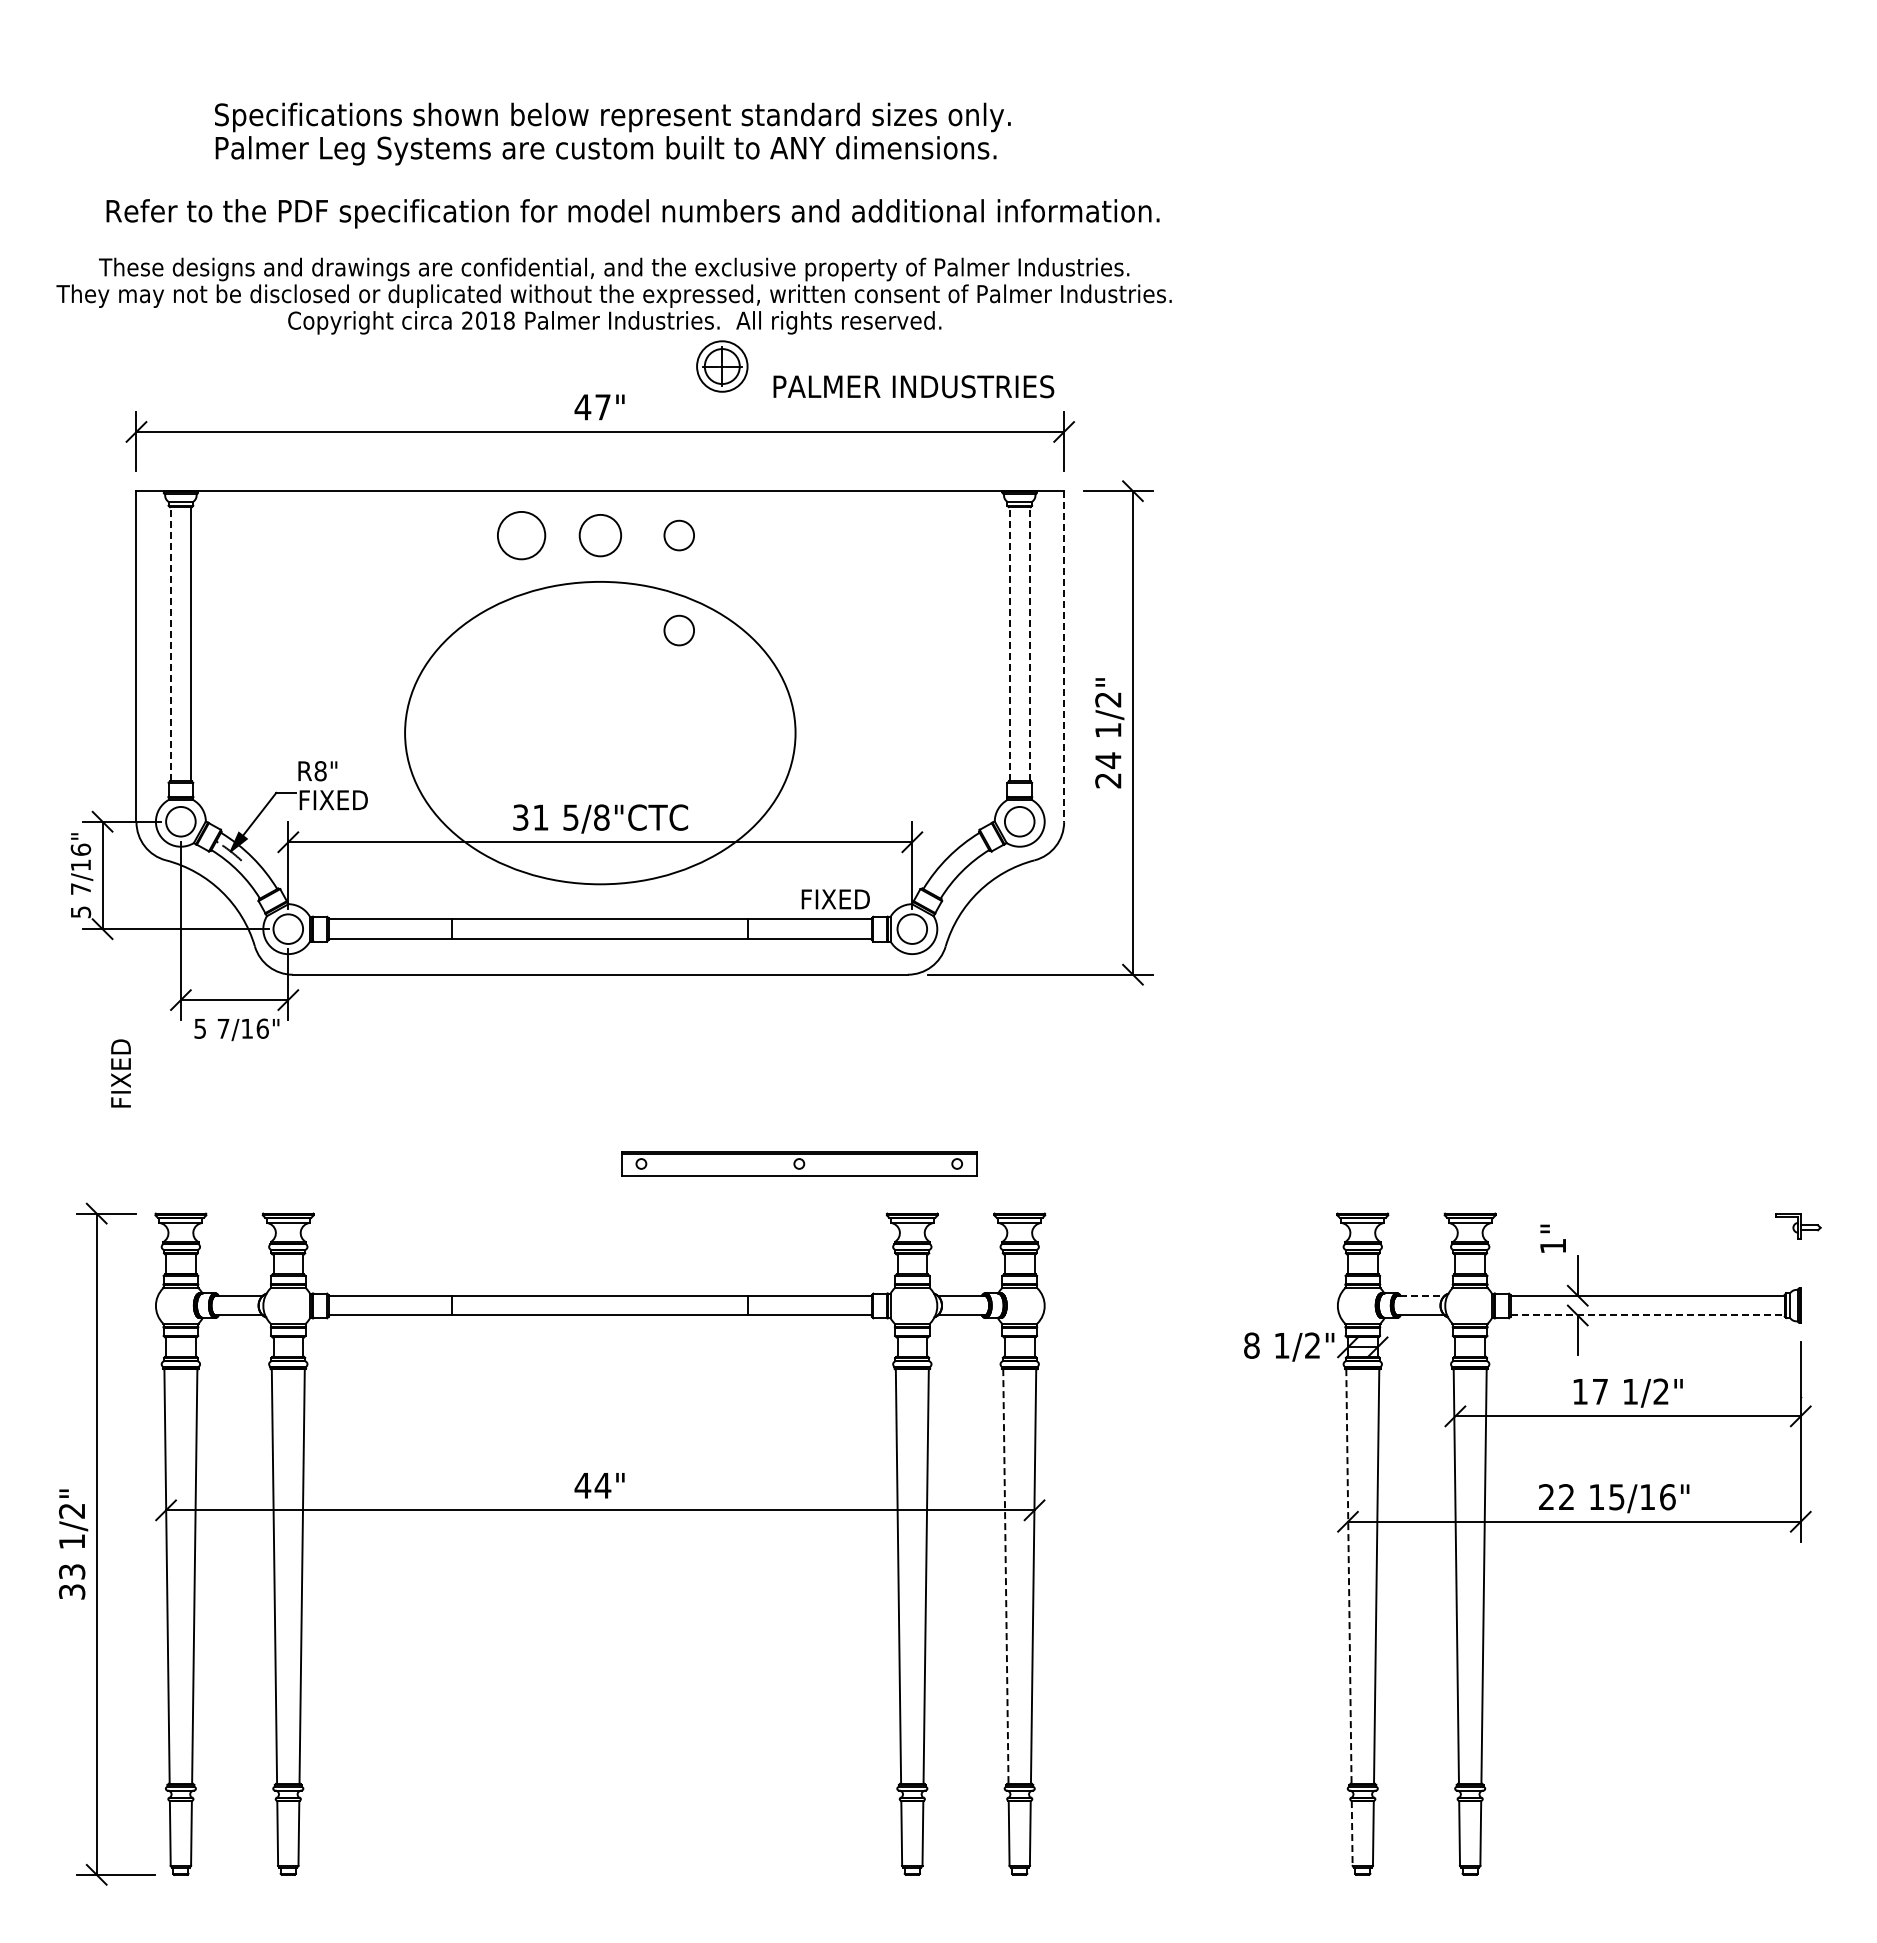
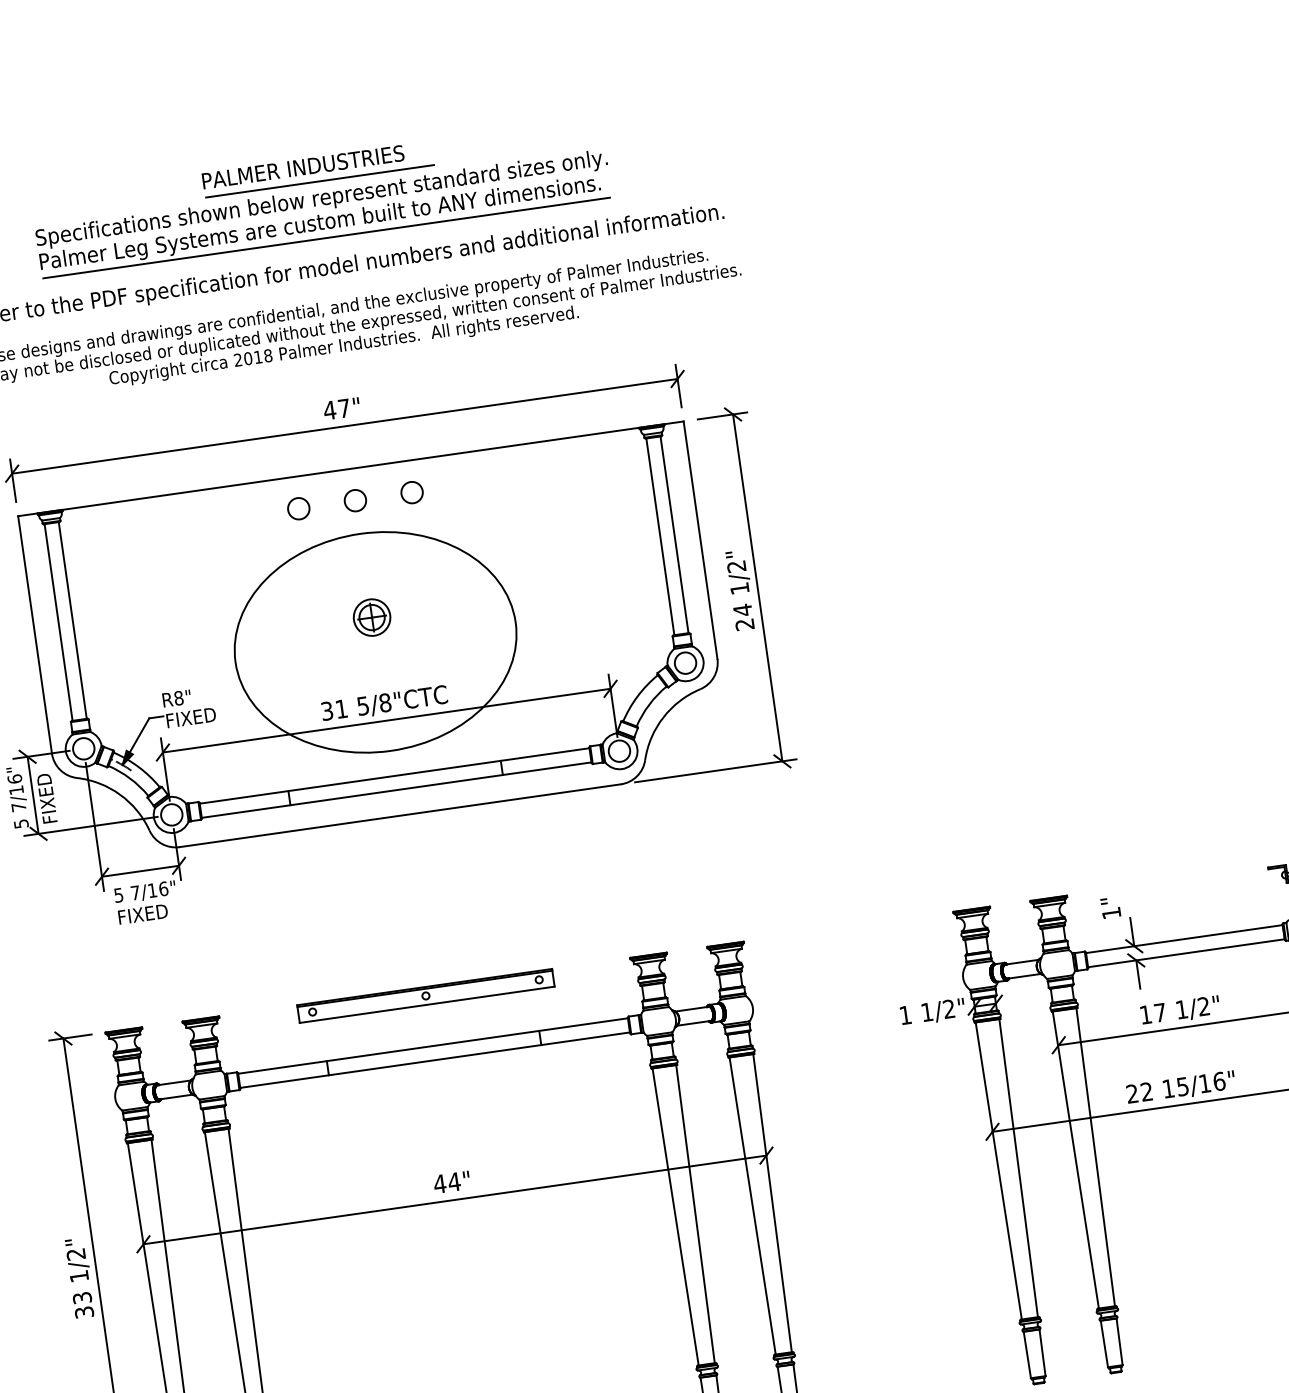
line: (613, 92) -> (319, 181), added
line: (611, 171) -> (326, 238), added
part: (722, 366) -> (372, 617), moved
text: (913, 386) -> (302, 167), moved
part: (520, 535) -> (298, 508), size x0.62
part: (599, 535) -> (354, 500), size x0.71
part: (678, 630) -> (421, 560), removed
line: (171, 643) -> (58, 621), dashed -> solid
line: (1009, 643) -> (660, 536), dashed -> solid
line: (1029, 643) -> (674, 534), dashed -> solid
line: (1064, 657) -> (700, 540), dashed -> solid
text: (835, 899) -> (142, 914), moved
text: (120, 1073) -> (46, 798), moved
part: (799, 1163) -> (426, 995), moved
line: (1423, 1295) -> (1023, 961), dashed -> solid
line: (1648, 1315) -> (1187, 953), dashed -> solid
text: (1251, 1345) -> (905, 1015), 8 -> 1
line: (1005, 1576) -> (752, 1206), dashed -> solid
line: (1348, 1576) -> (998, 1171), dashed -> solid
line: (1352, 1833) -> (1027, 1354), dashed -> solid

